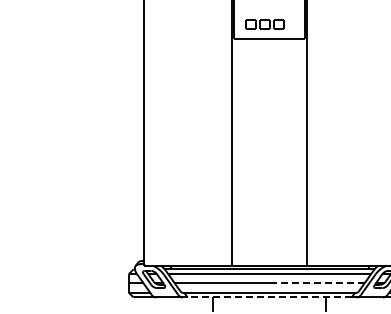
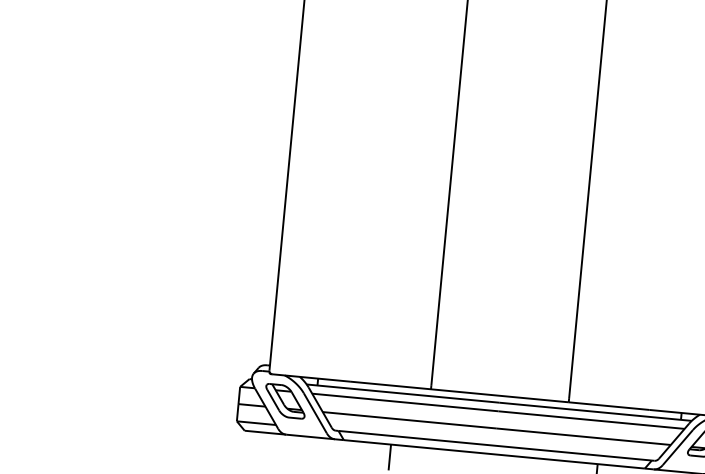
line: (317, 283) -> (584, 436), dashed -> solid
line: (269, 297) -> (494, 454), dashed -> solid

